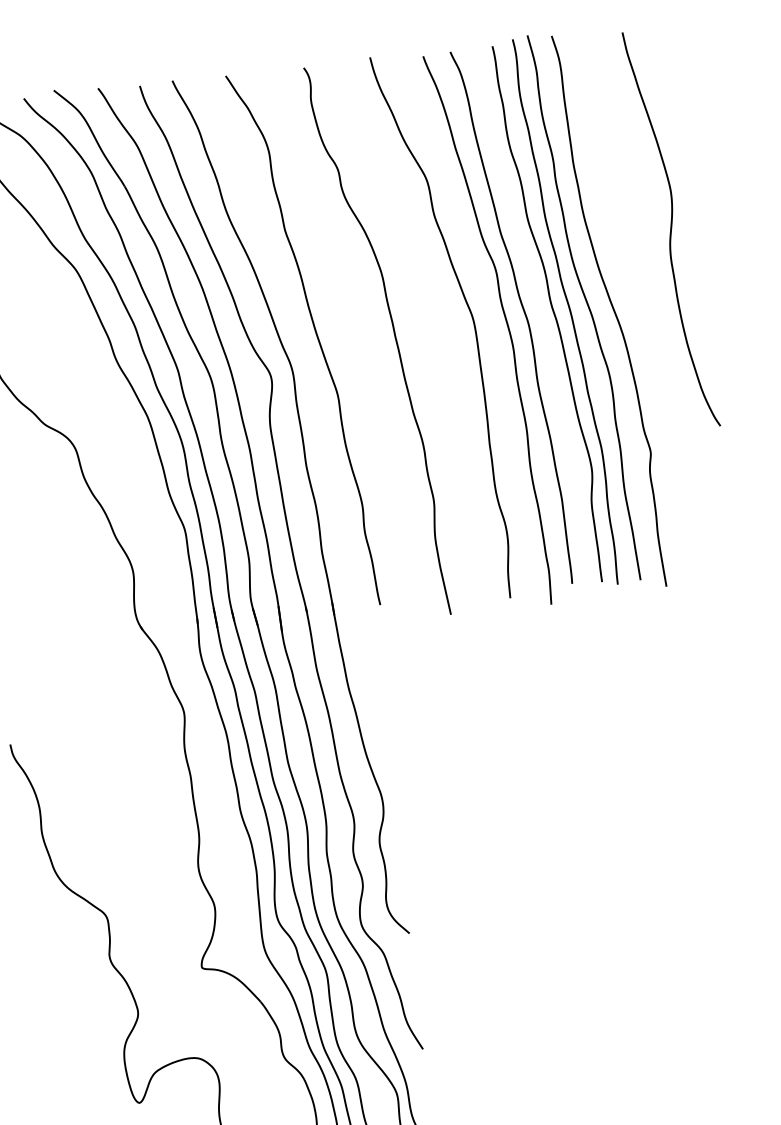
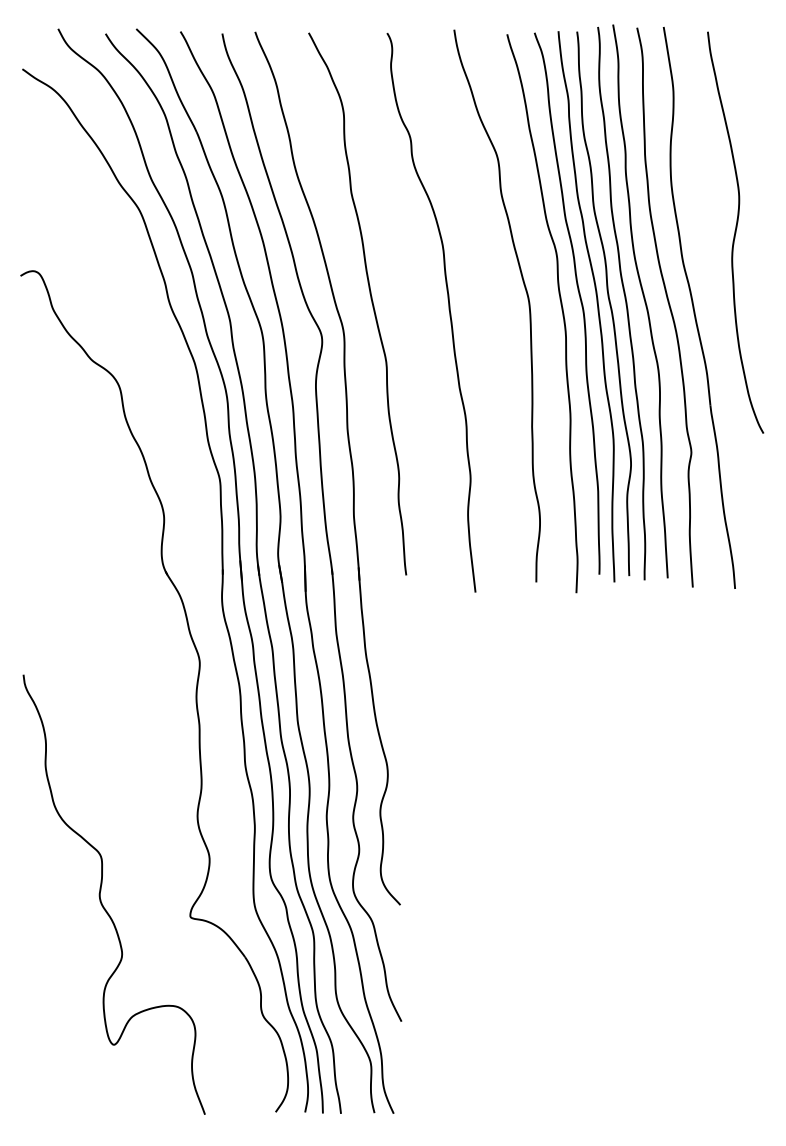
part: (642, 307) -> (698, 307), added
curve: (540, 314) -> (596, 303), added

